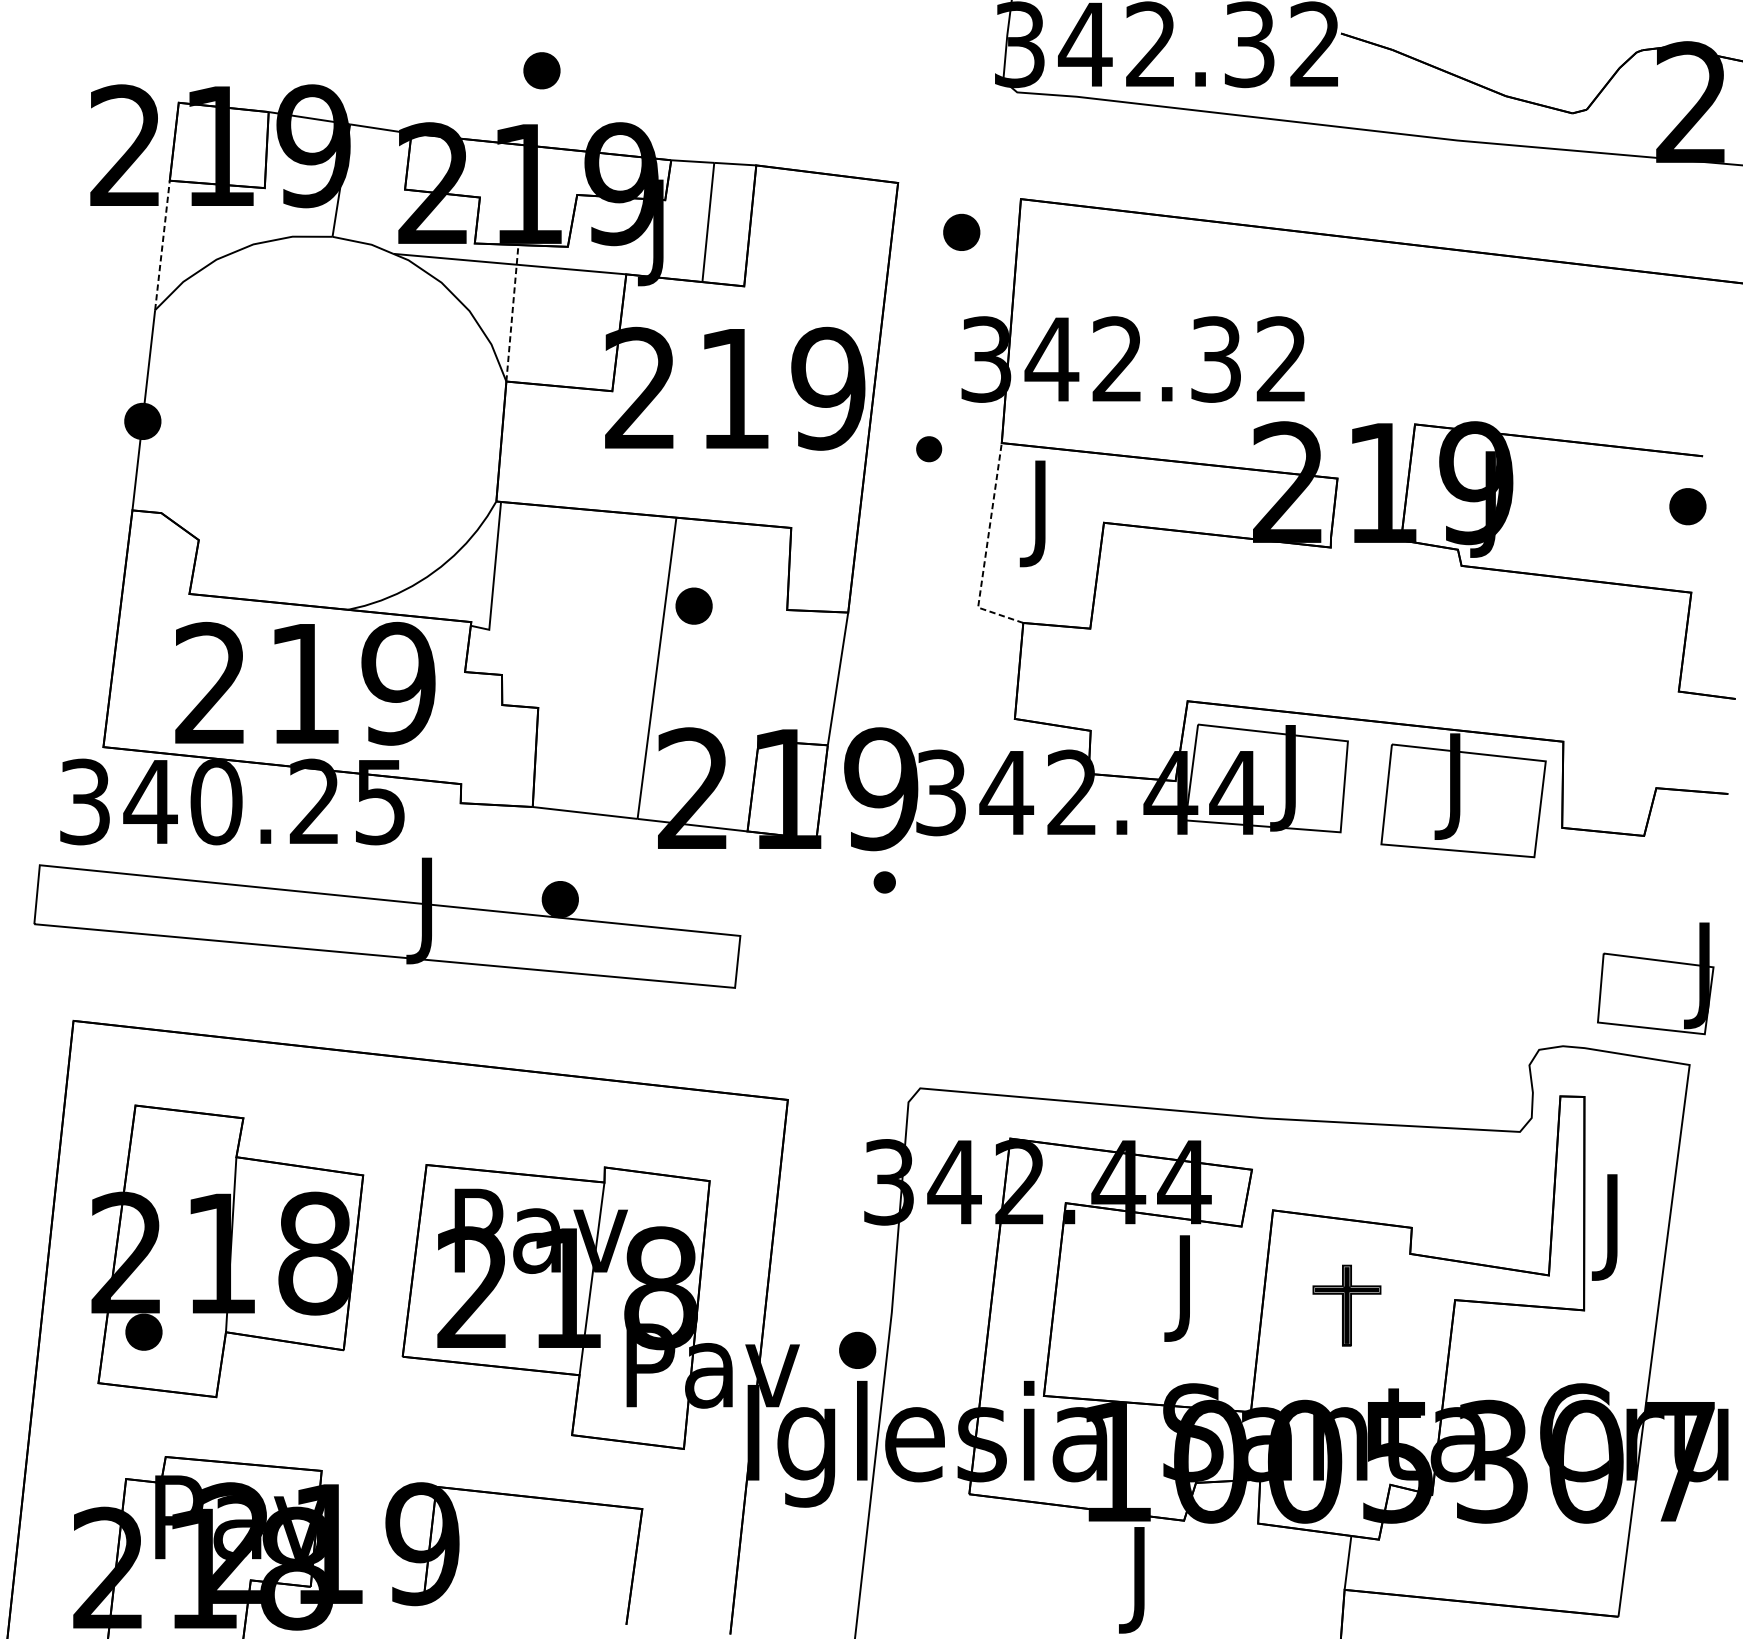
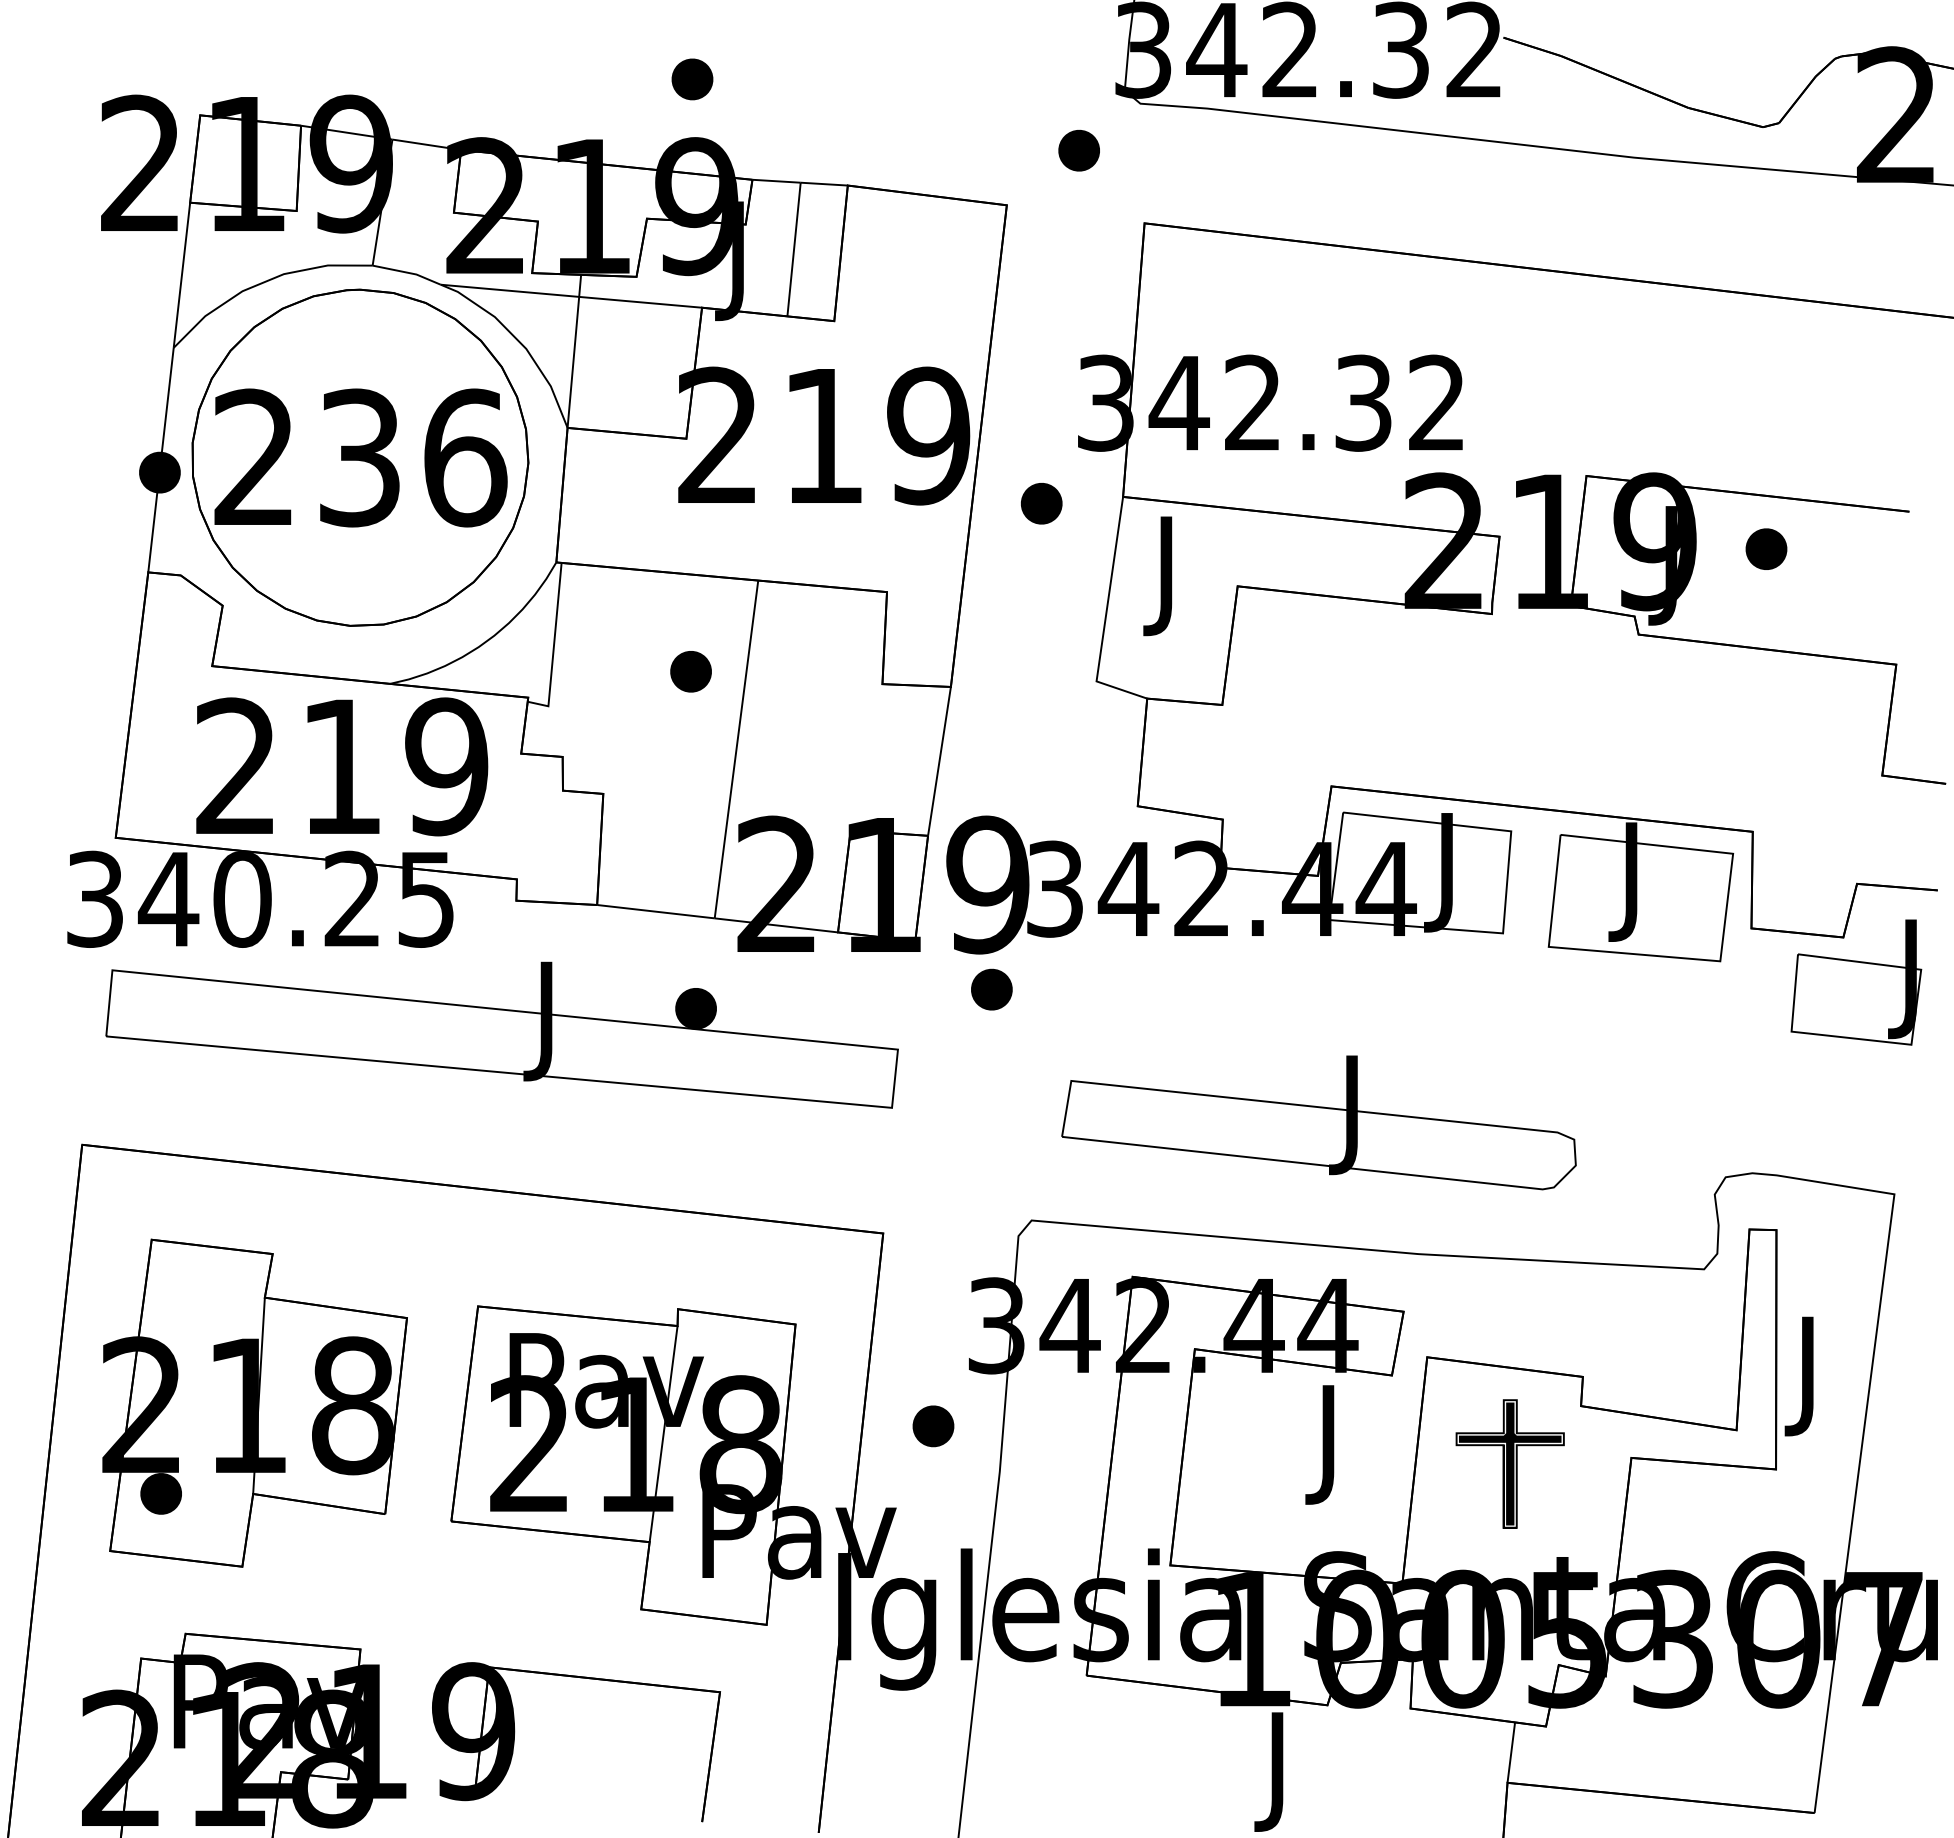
part: (541, 70) -> (692, 79), moved
part: (961, 232) -> (1078, 150), moved
line: (162, 244) -> (182, 274), dashed -> solid
line: (512, 313) -> (574, 351), dashed -> solid
part: (321, 407) -> (360, 457), added
part: (929, 448) -> (1041, 503), size x1.43
part: (1687, 506) -> (1766, 548), moved
line: (986, 549) -> (1105, 616), dashed -> solid
part: (693, 605) -> (690, 671), moved
part: (884, 882) -> (991, 989), size x1.67
part: (386, 922) -> (501, 1034), moved
part: (1655, 978) -> (1856, 982), moved
part: (1176, 1000) -> (1318, 1122), added
part: (1346, 1305) -> (1509, 1463), size x1.43
part: (857, 1350) -> (933, 1426), moved

